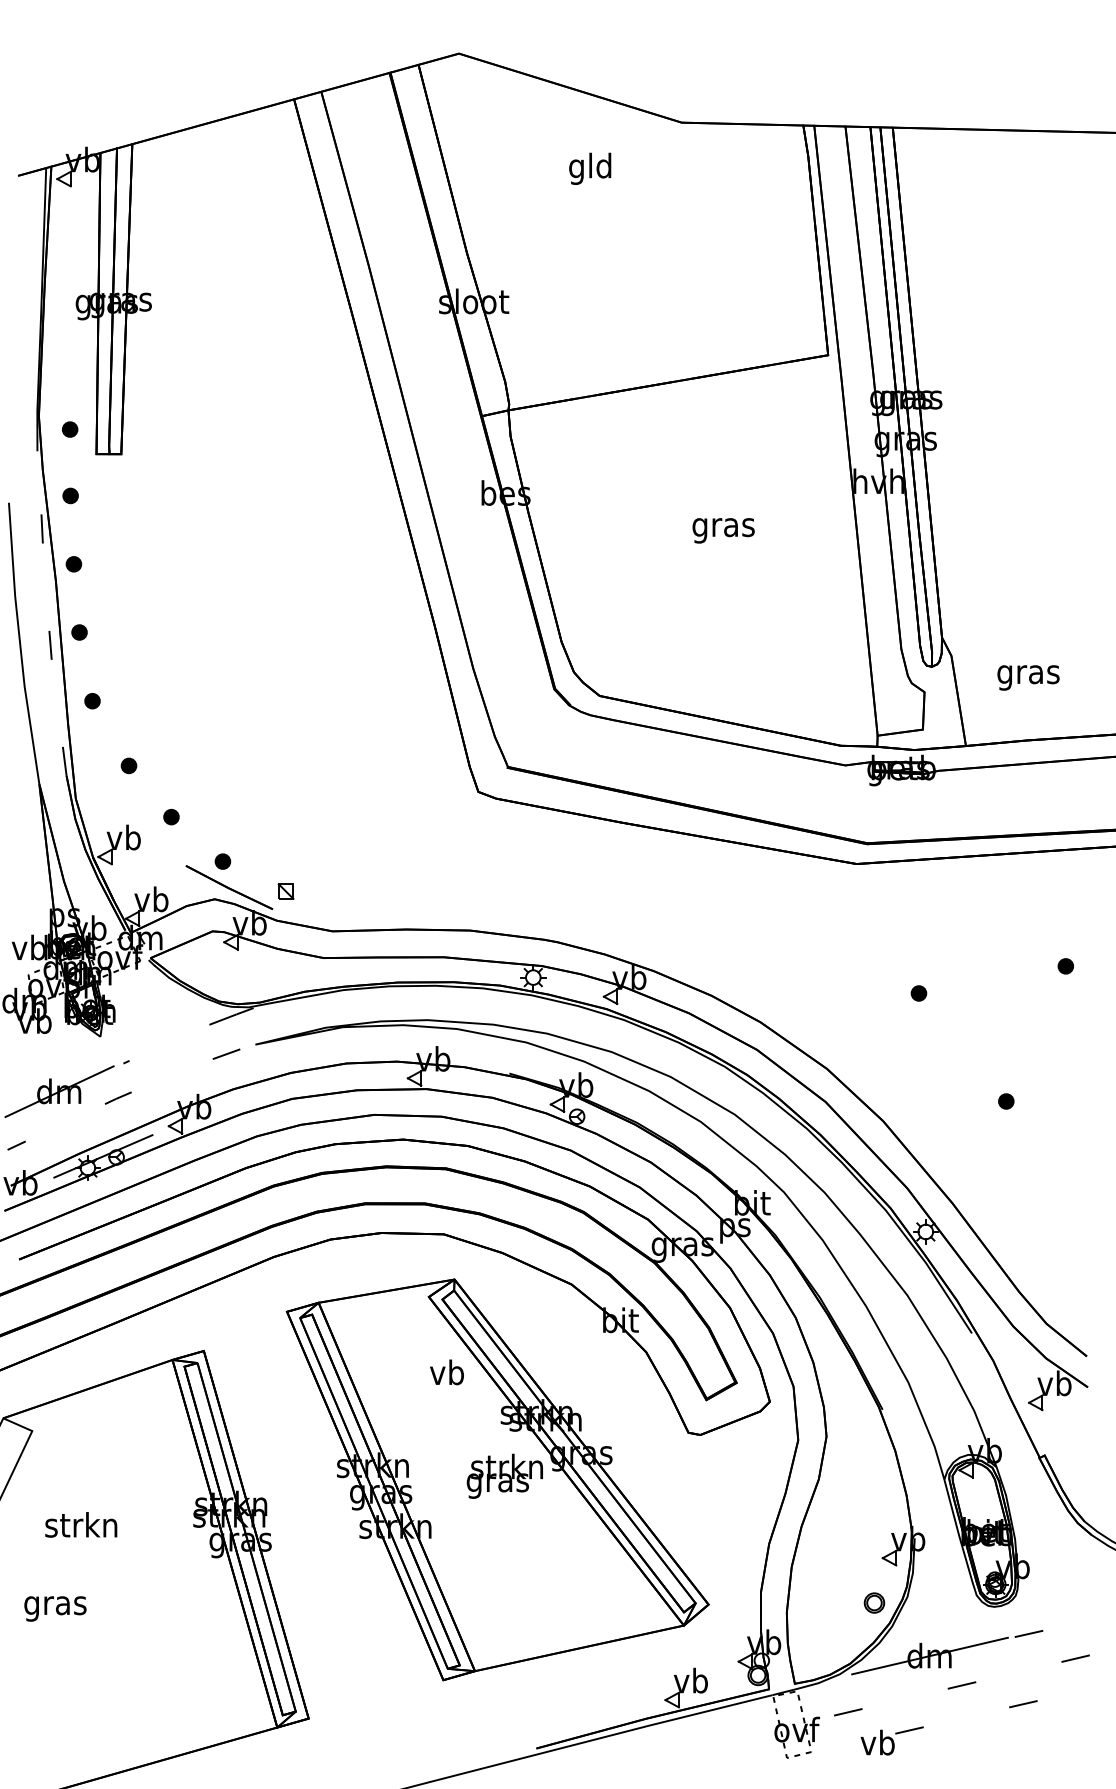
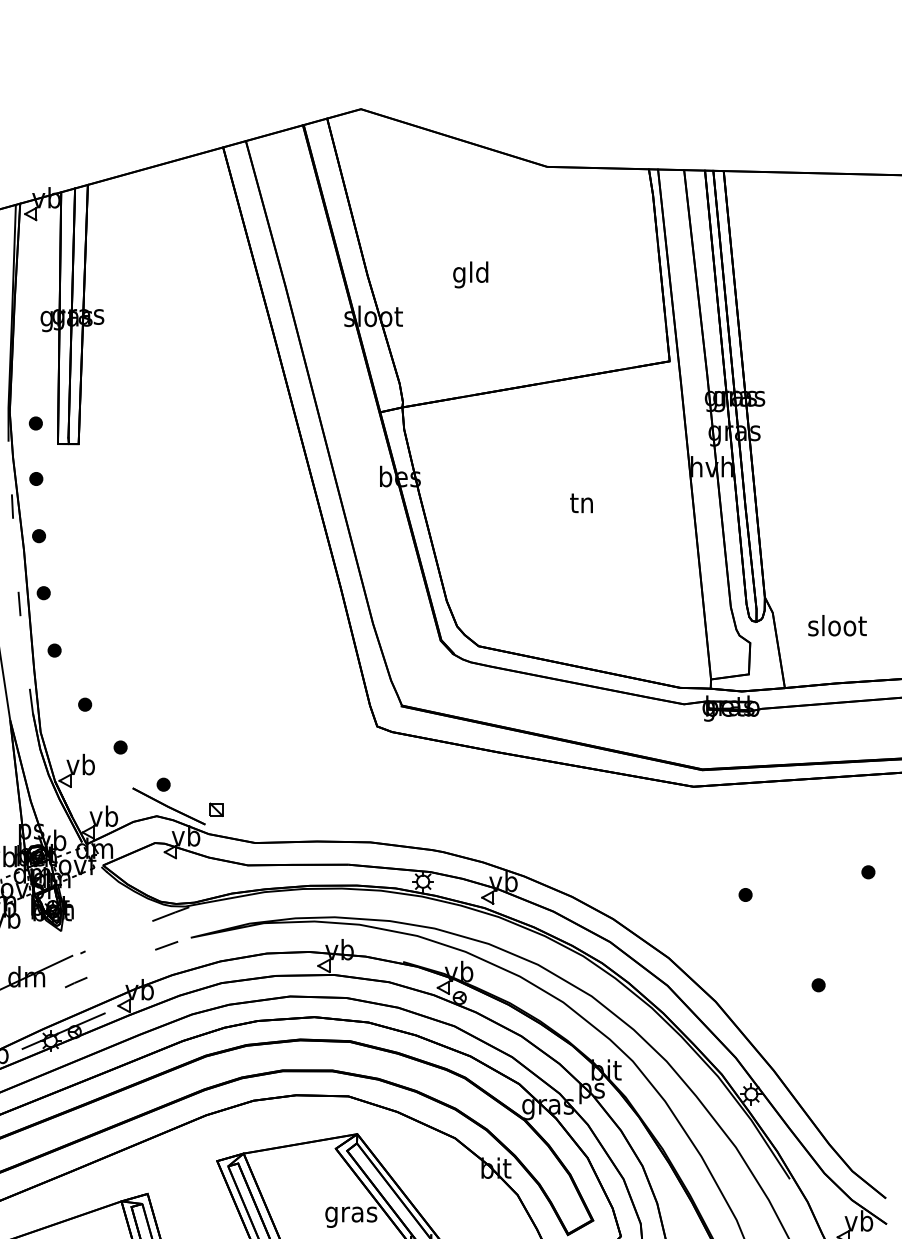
text: (590, 168) -> (470, 274), moved
text: (723, 528) -> (582, 506), gras -> tn
text: (1028, 674) -> (837, 628), gras -> sloot
text: (447, 1375) -> (351, 1214), vb -> gras

